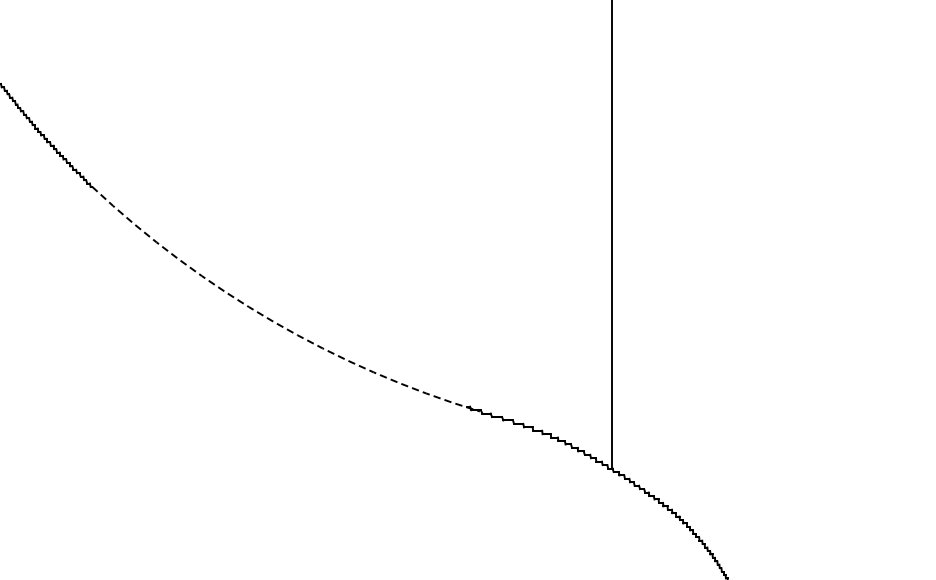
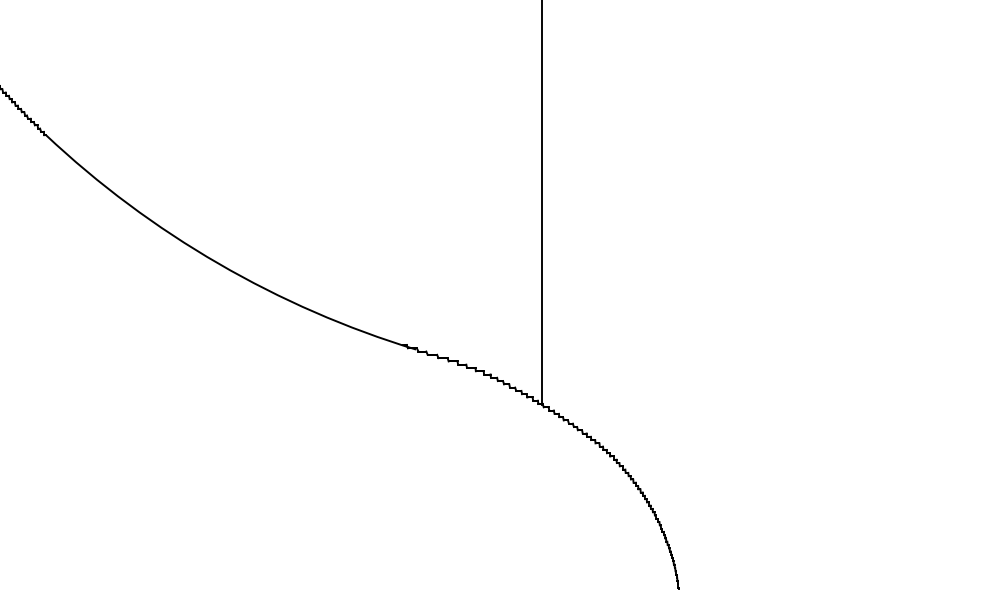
arc: (272, 321) -> (218, 263), dashed -> solid

